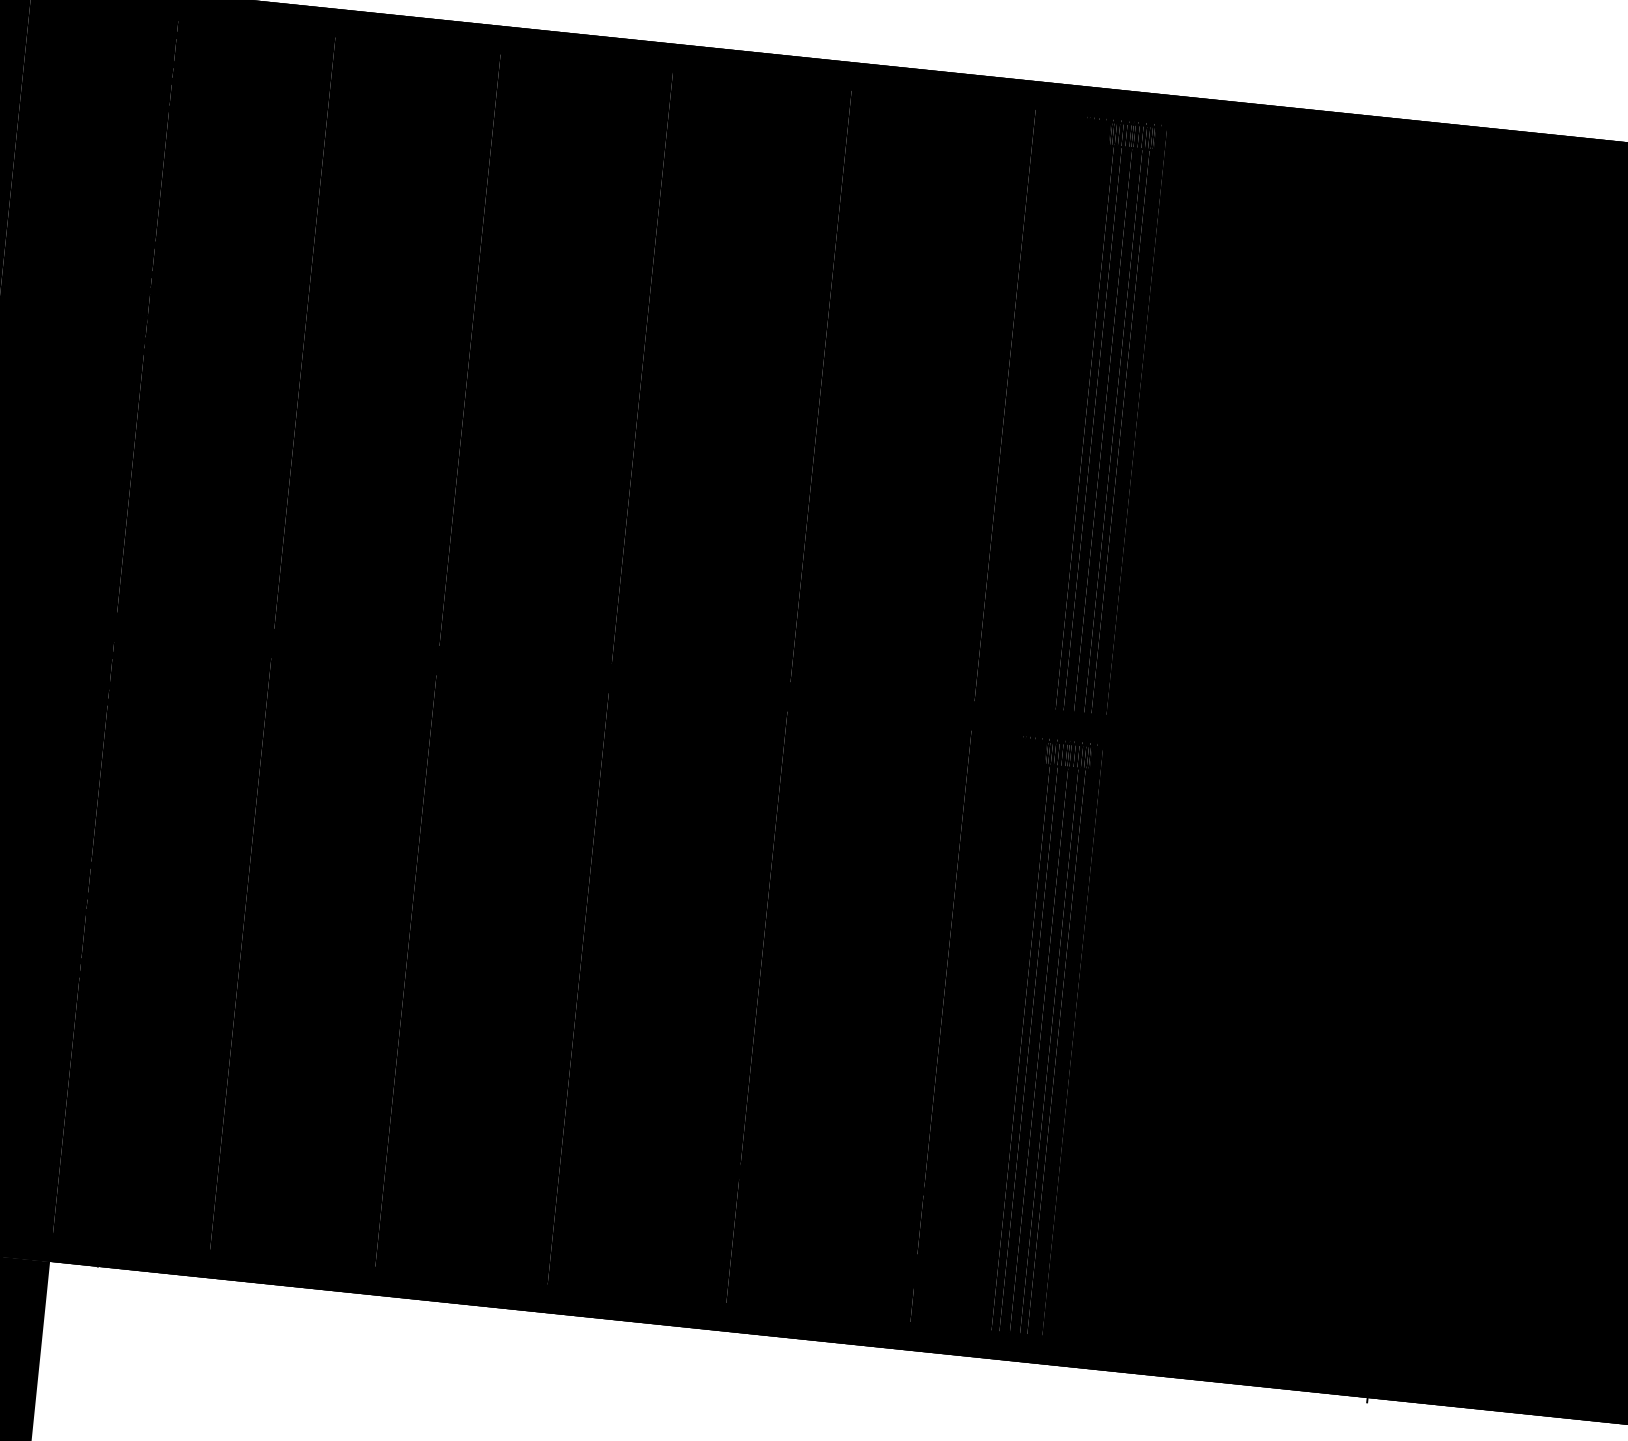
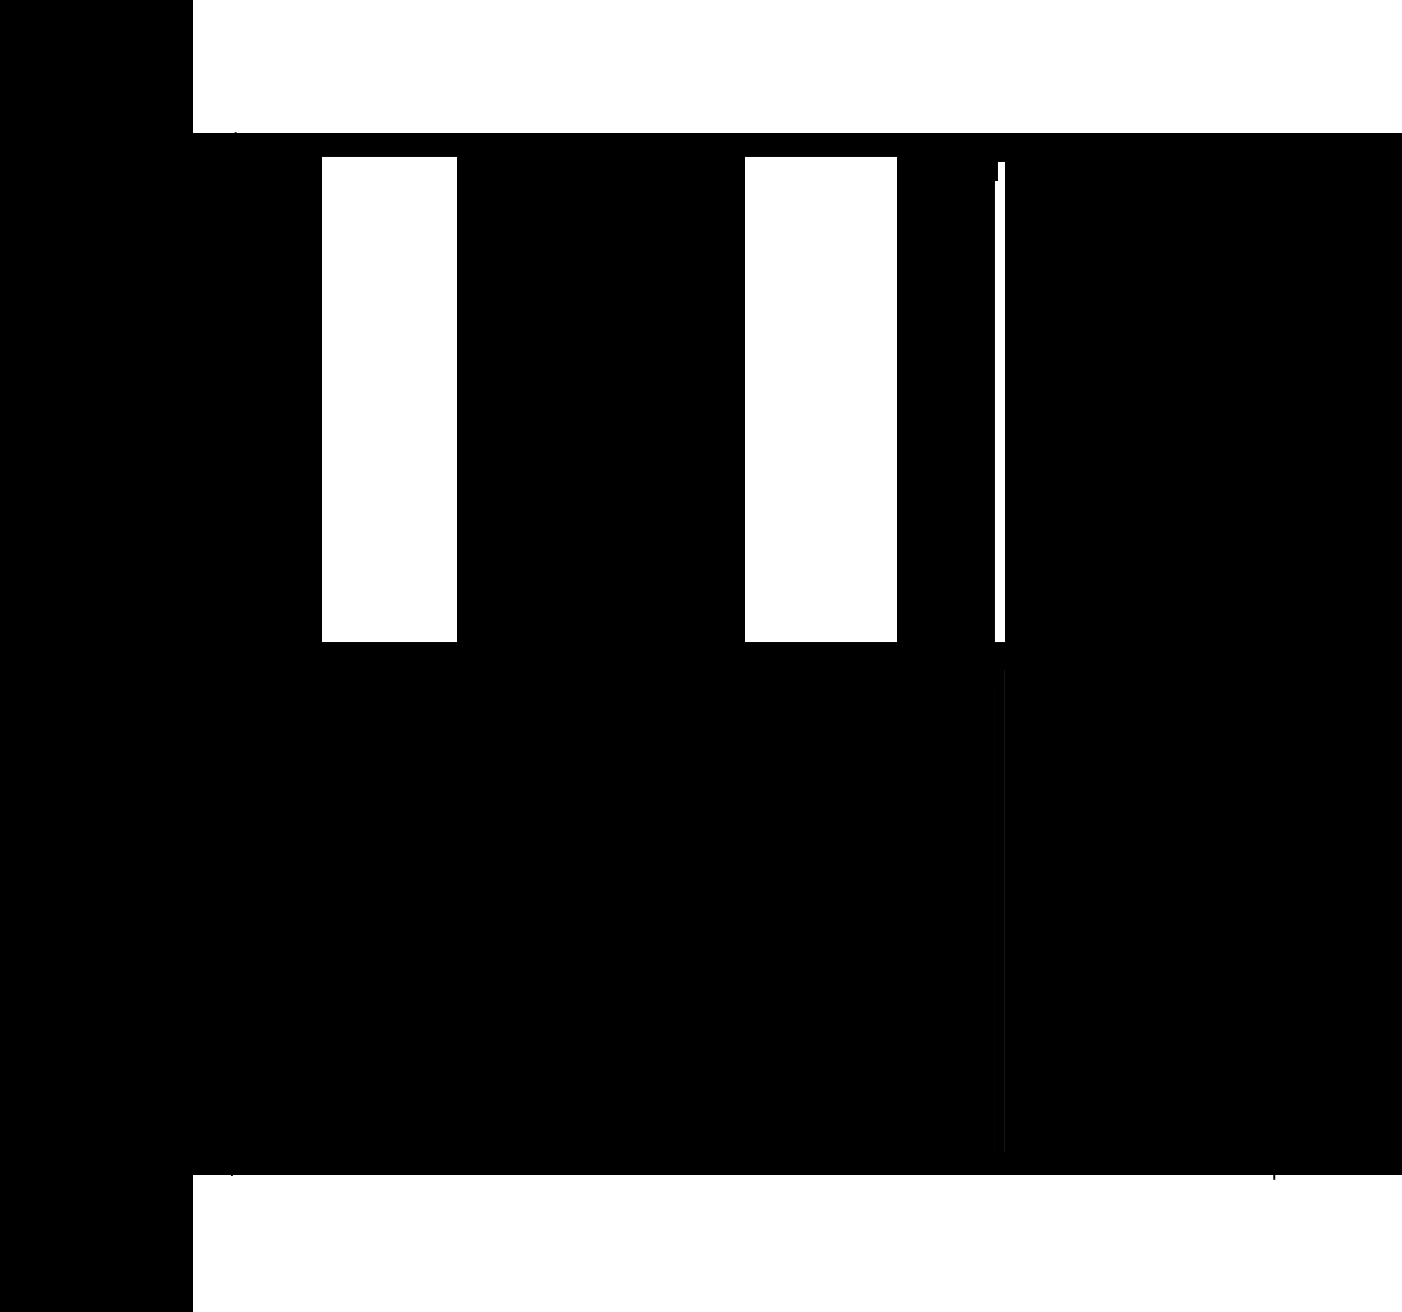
fill: (387, 341) -> (389, 399), removed
fill: (912, 395) -> (820, 399), removed
fill: (1130, 420) -> (999, 401), removed

